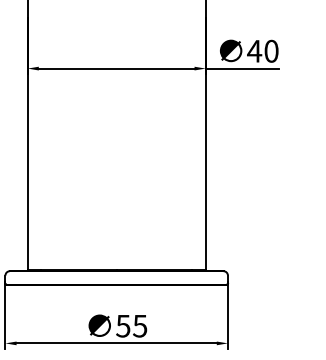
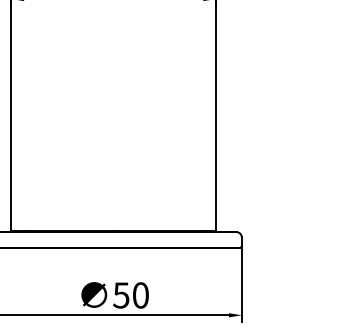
text: (140, 325) -> (141, 294), 55 -> 50

